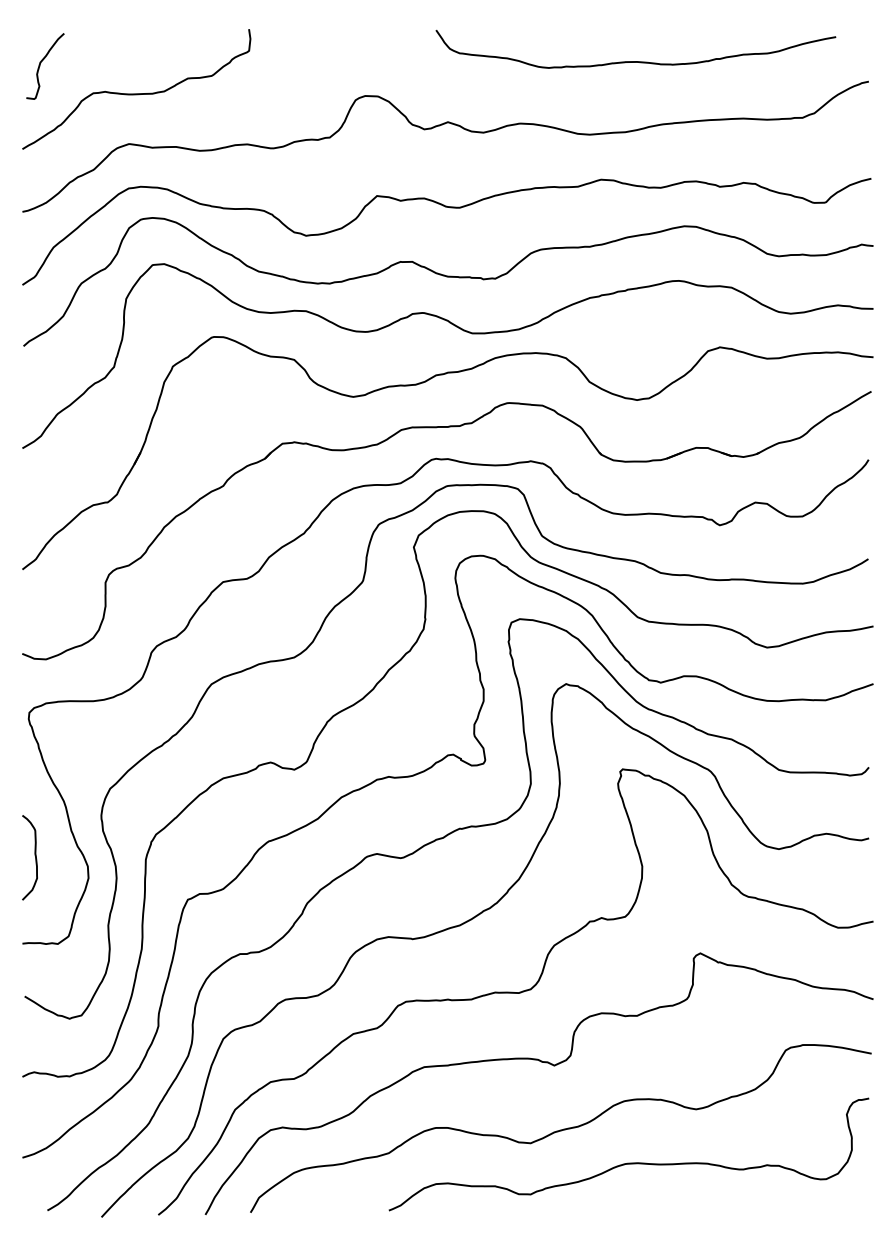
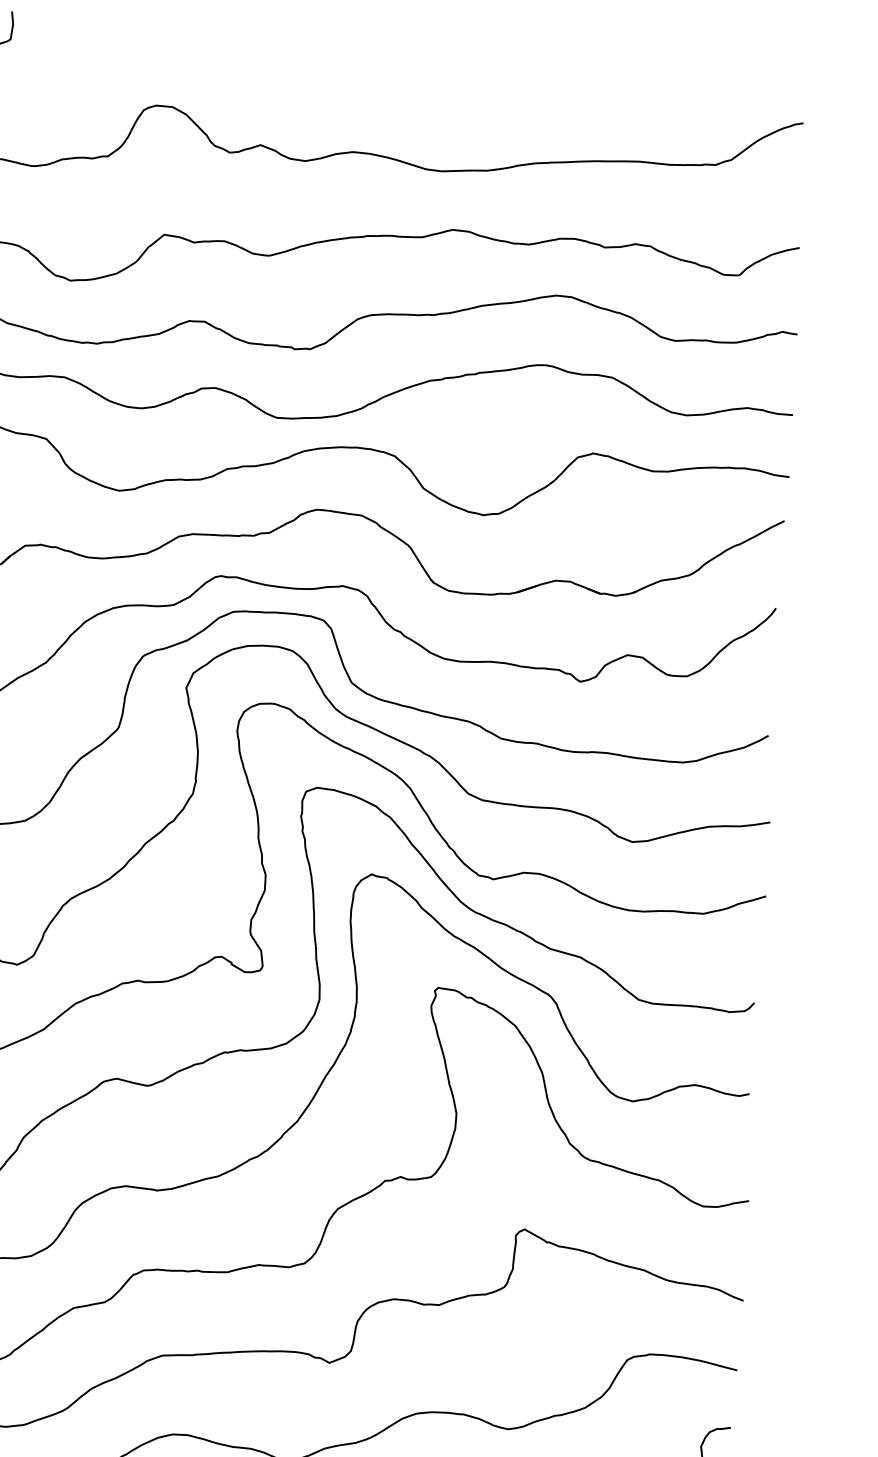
curve: (635, 61) -> (505, 80), removed

